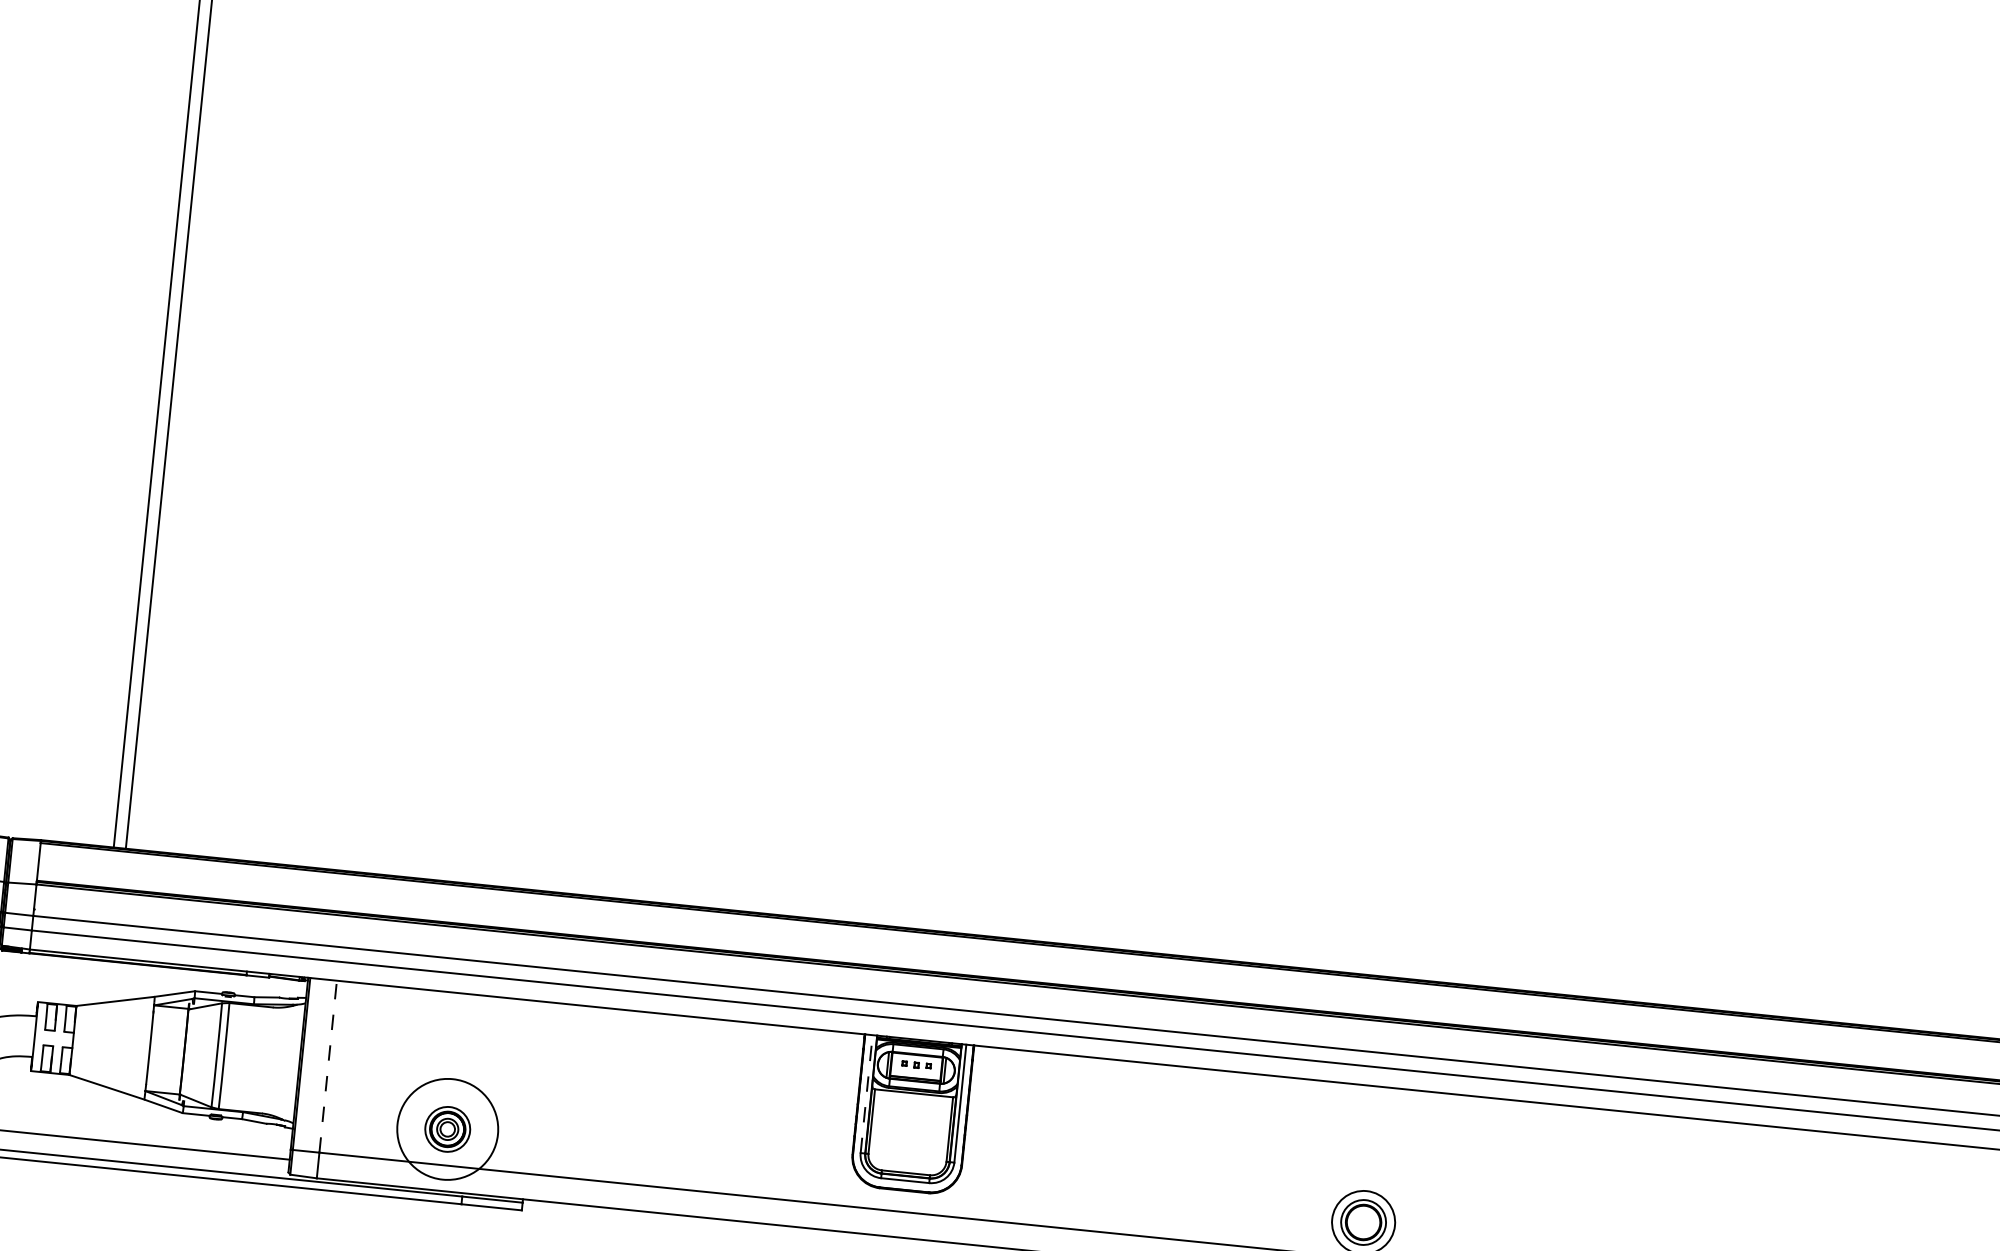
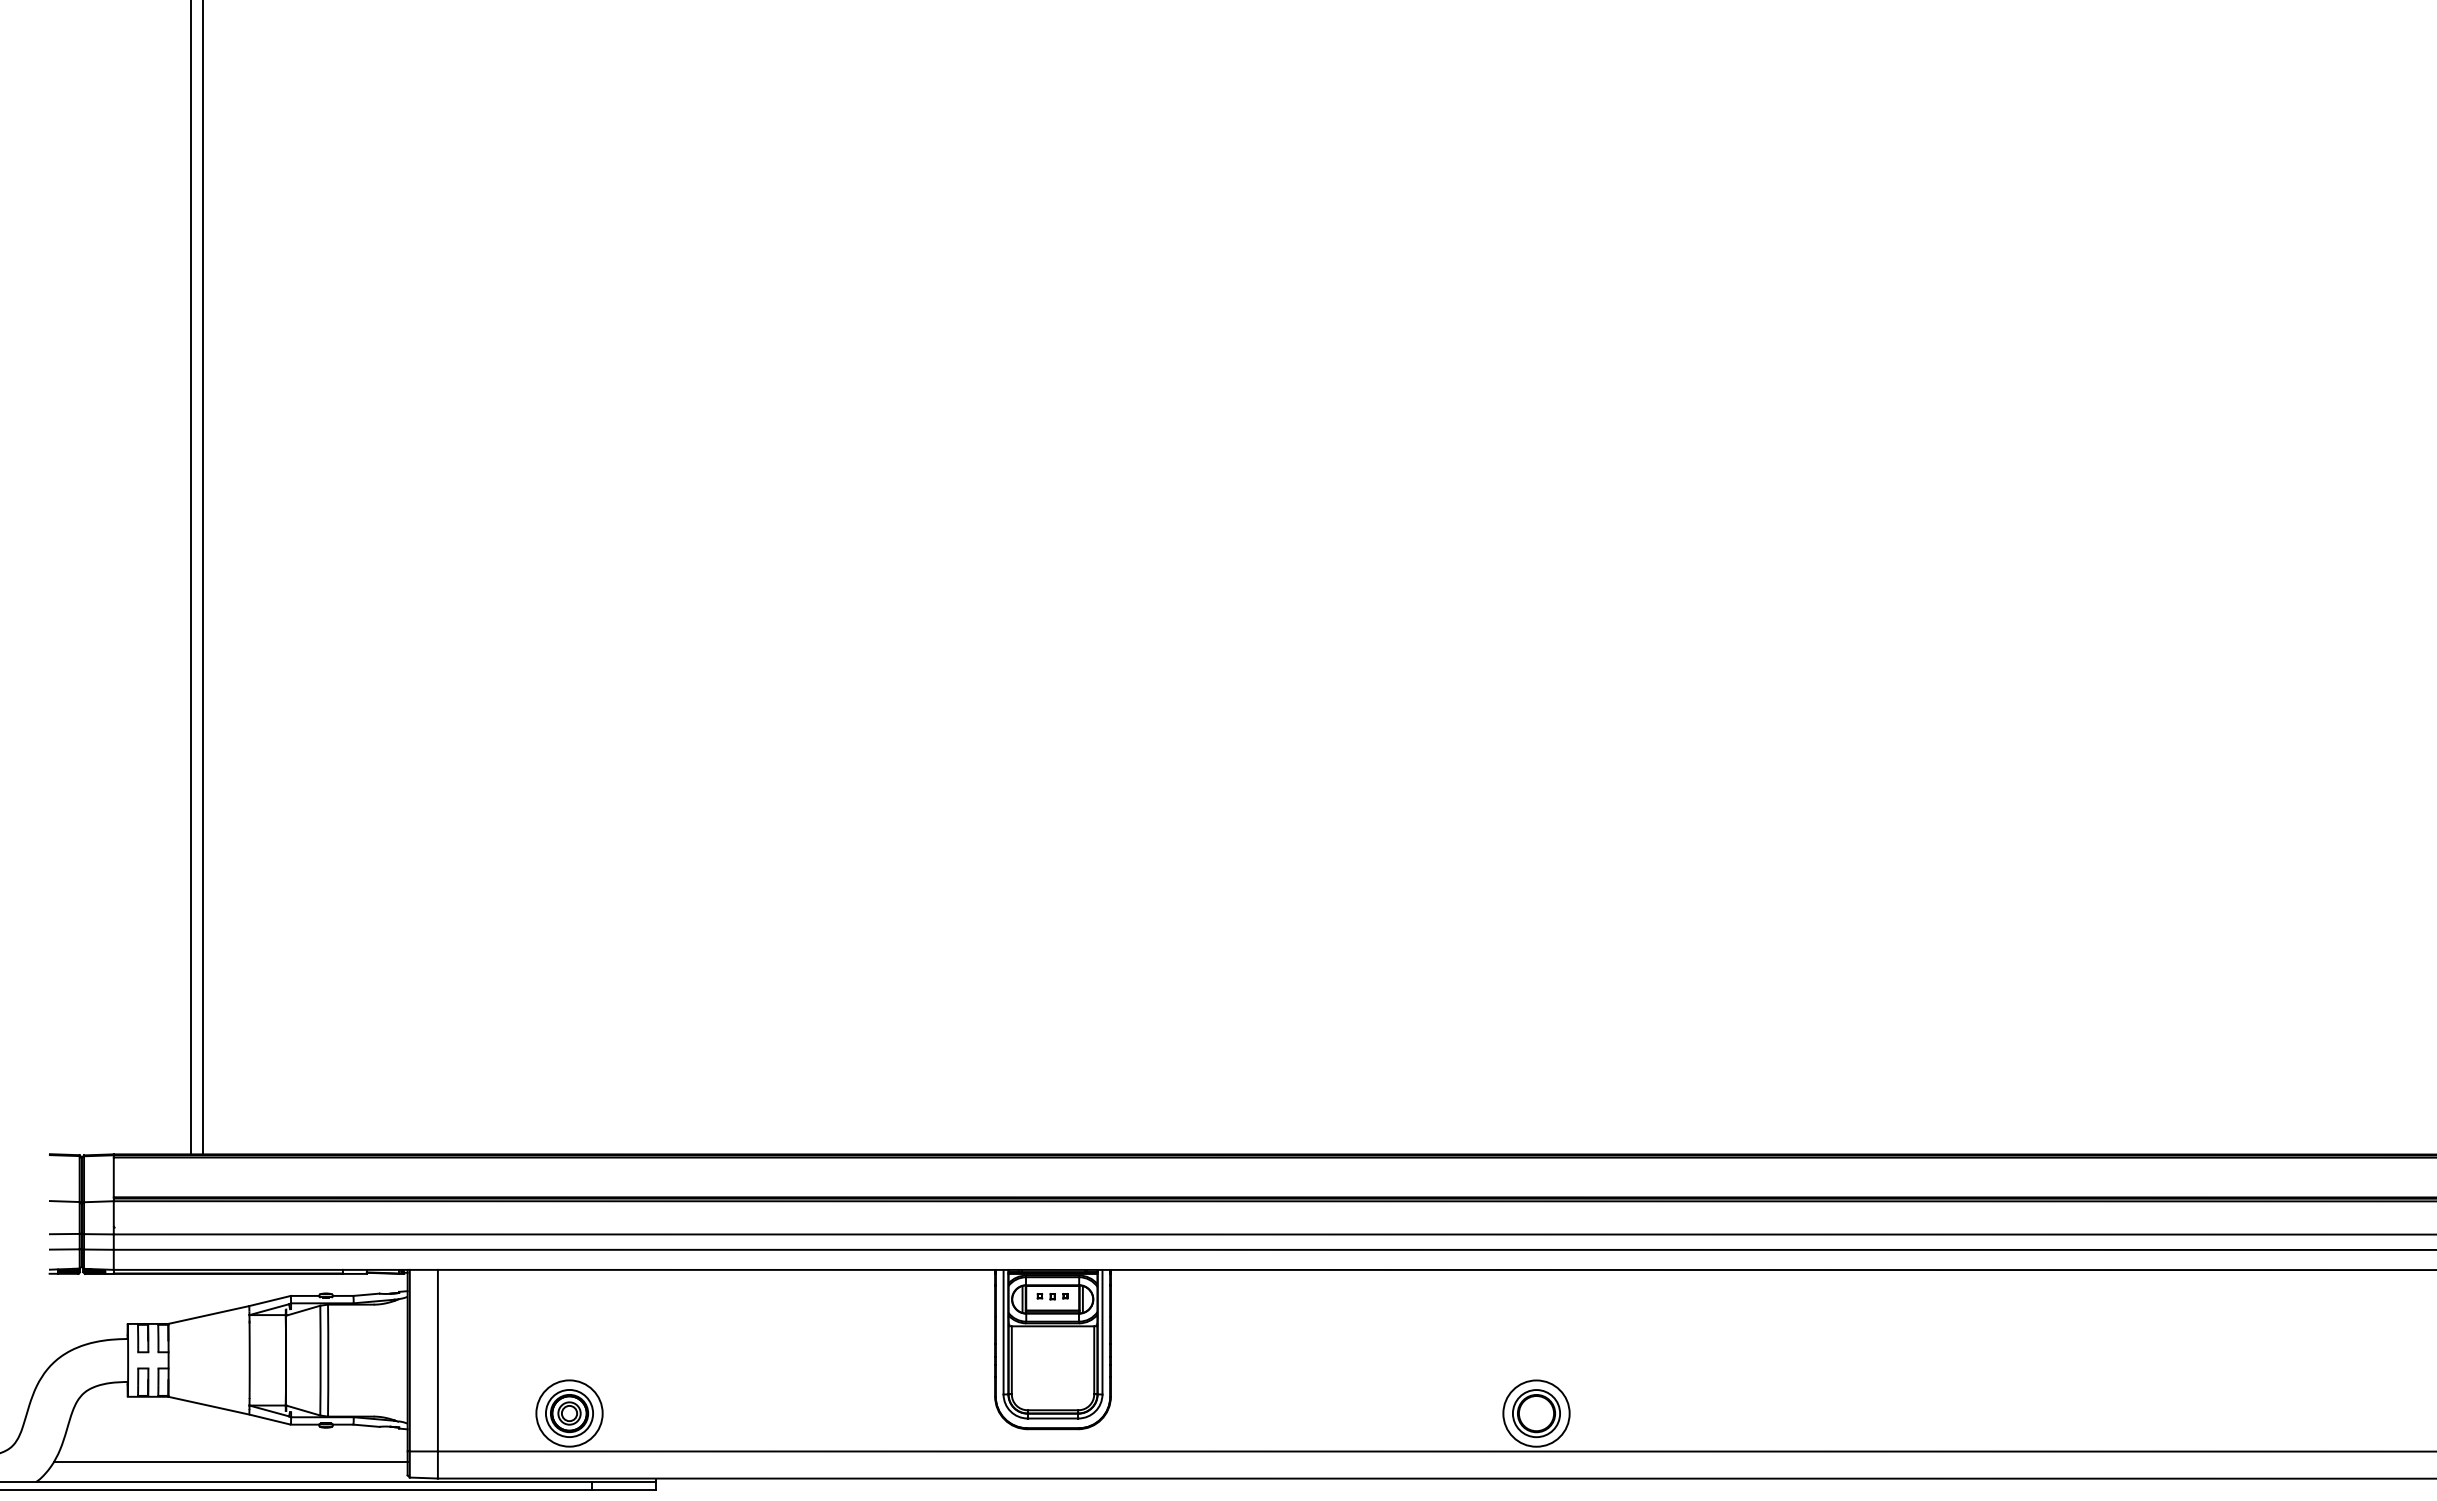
line: (327, 1066) -> (437, 1360), dashed -> solid
line: (866, 1093) -> (1003, 1331), dashed -> solid
circle: (447, 1129) -> (569, 1413), size x0.62

